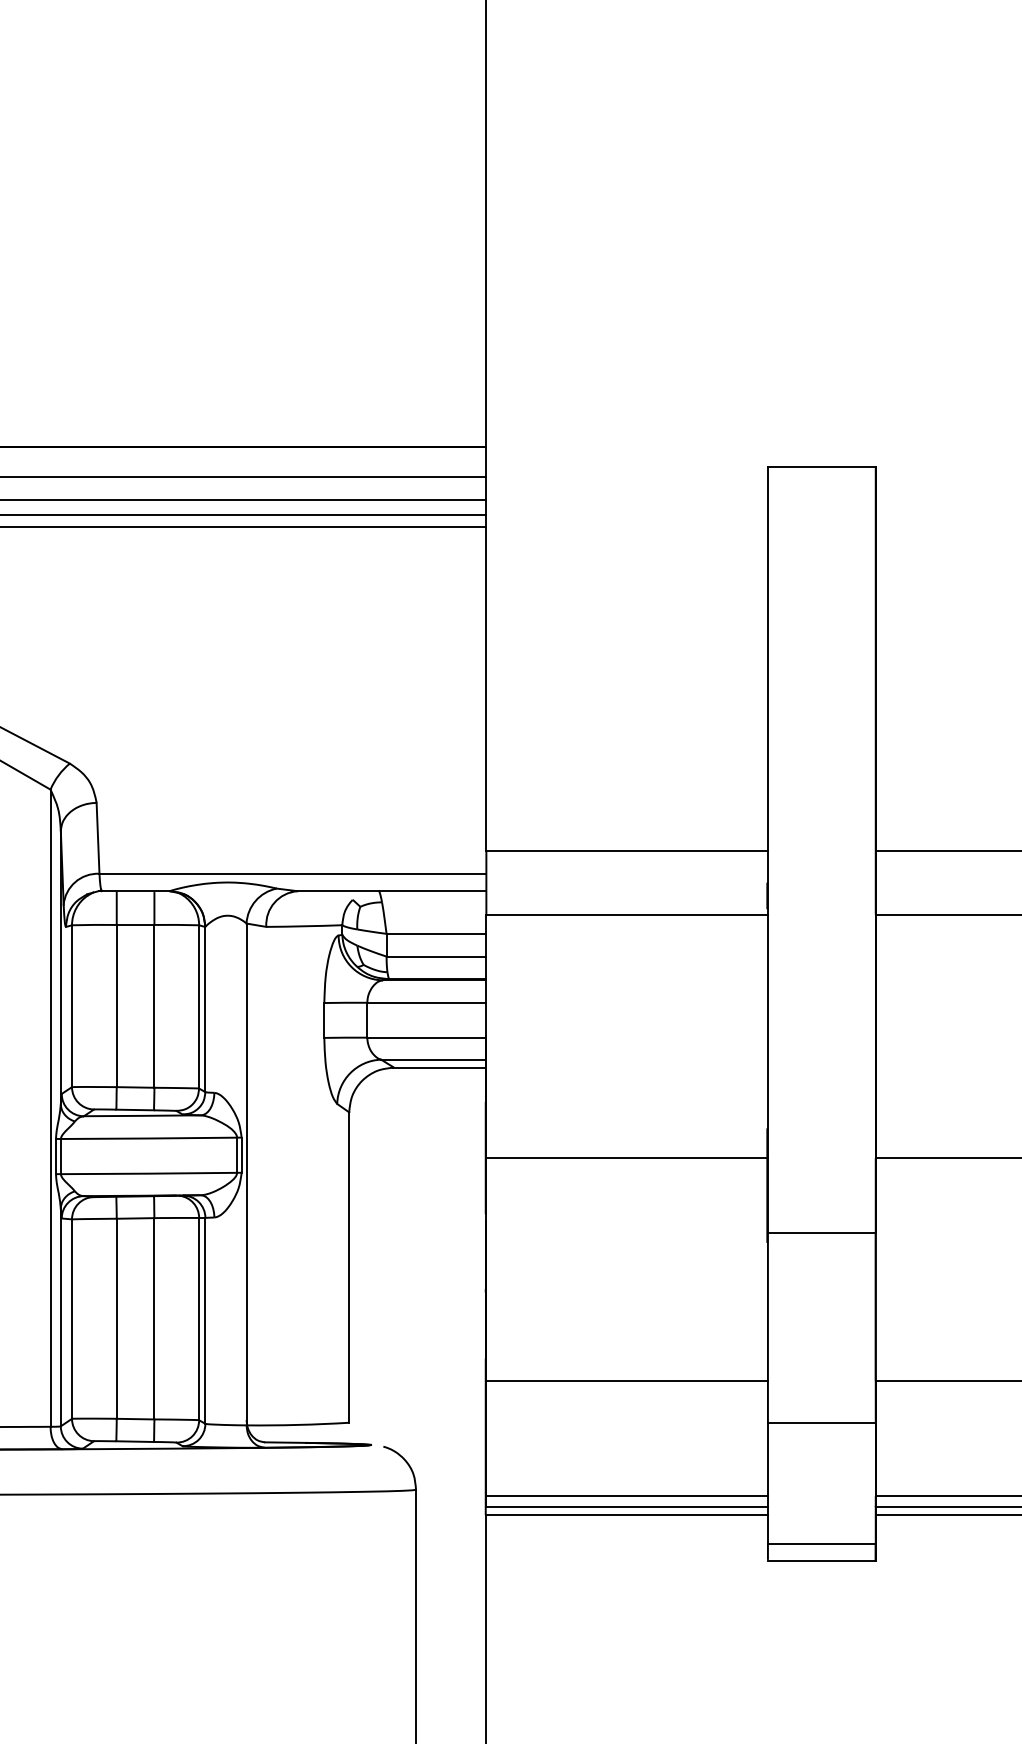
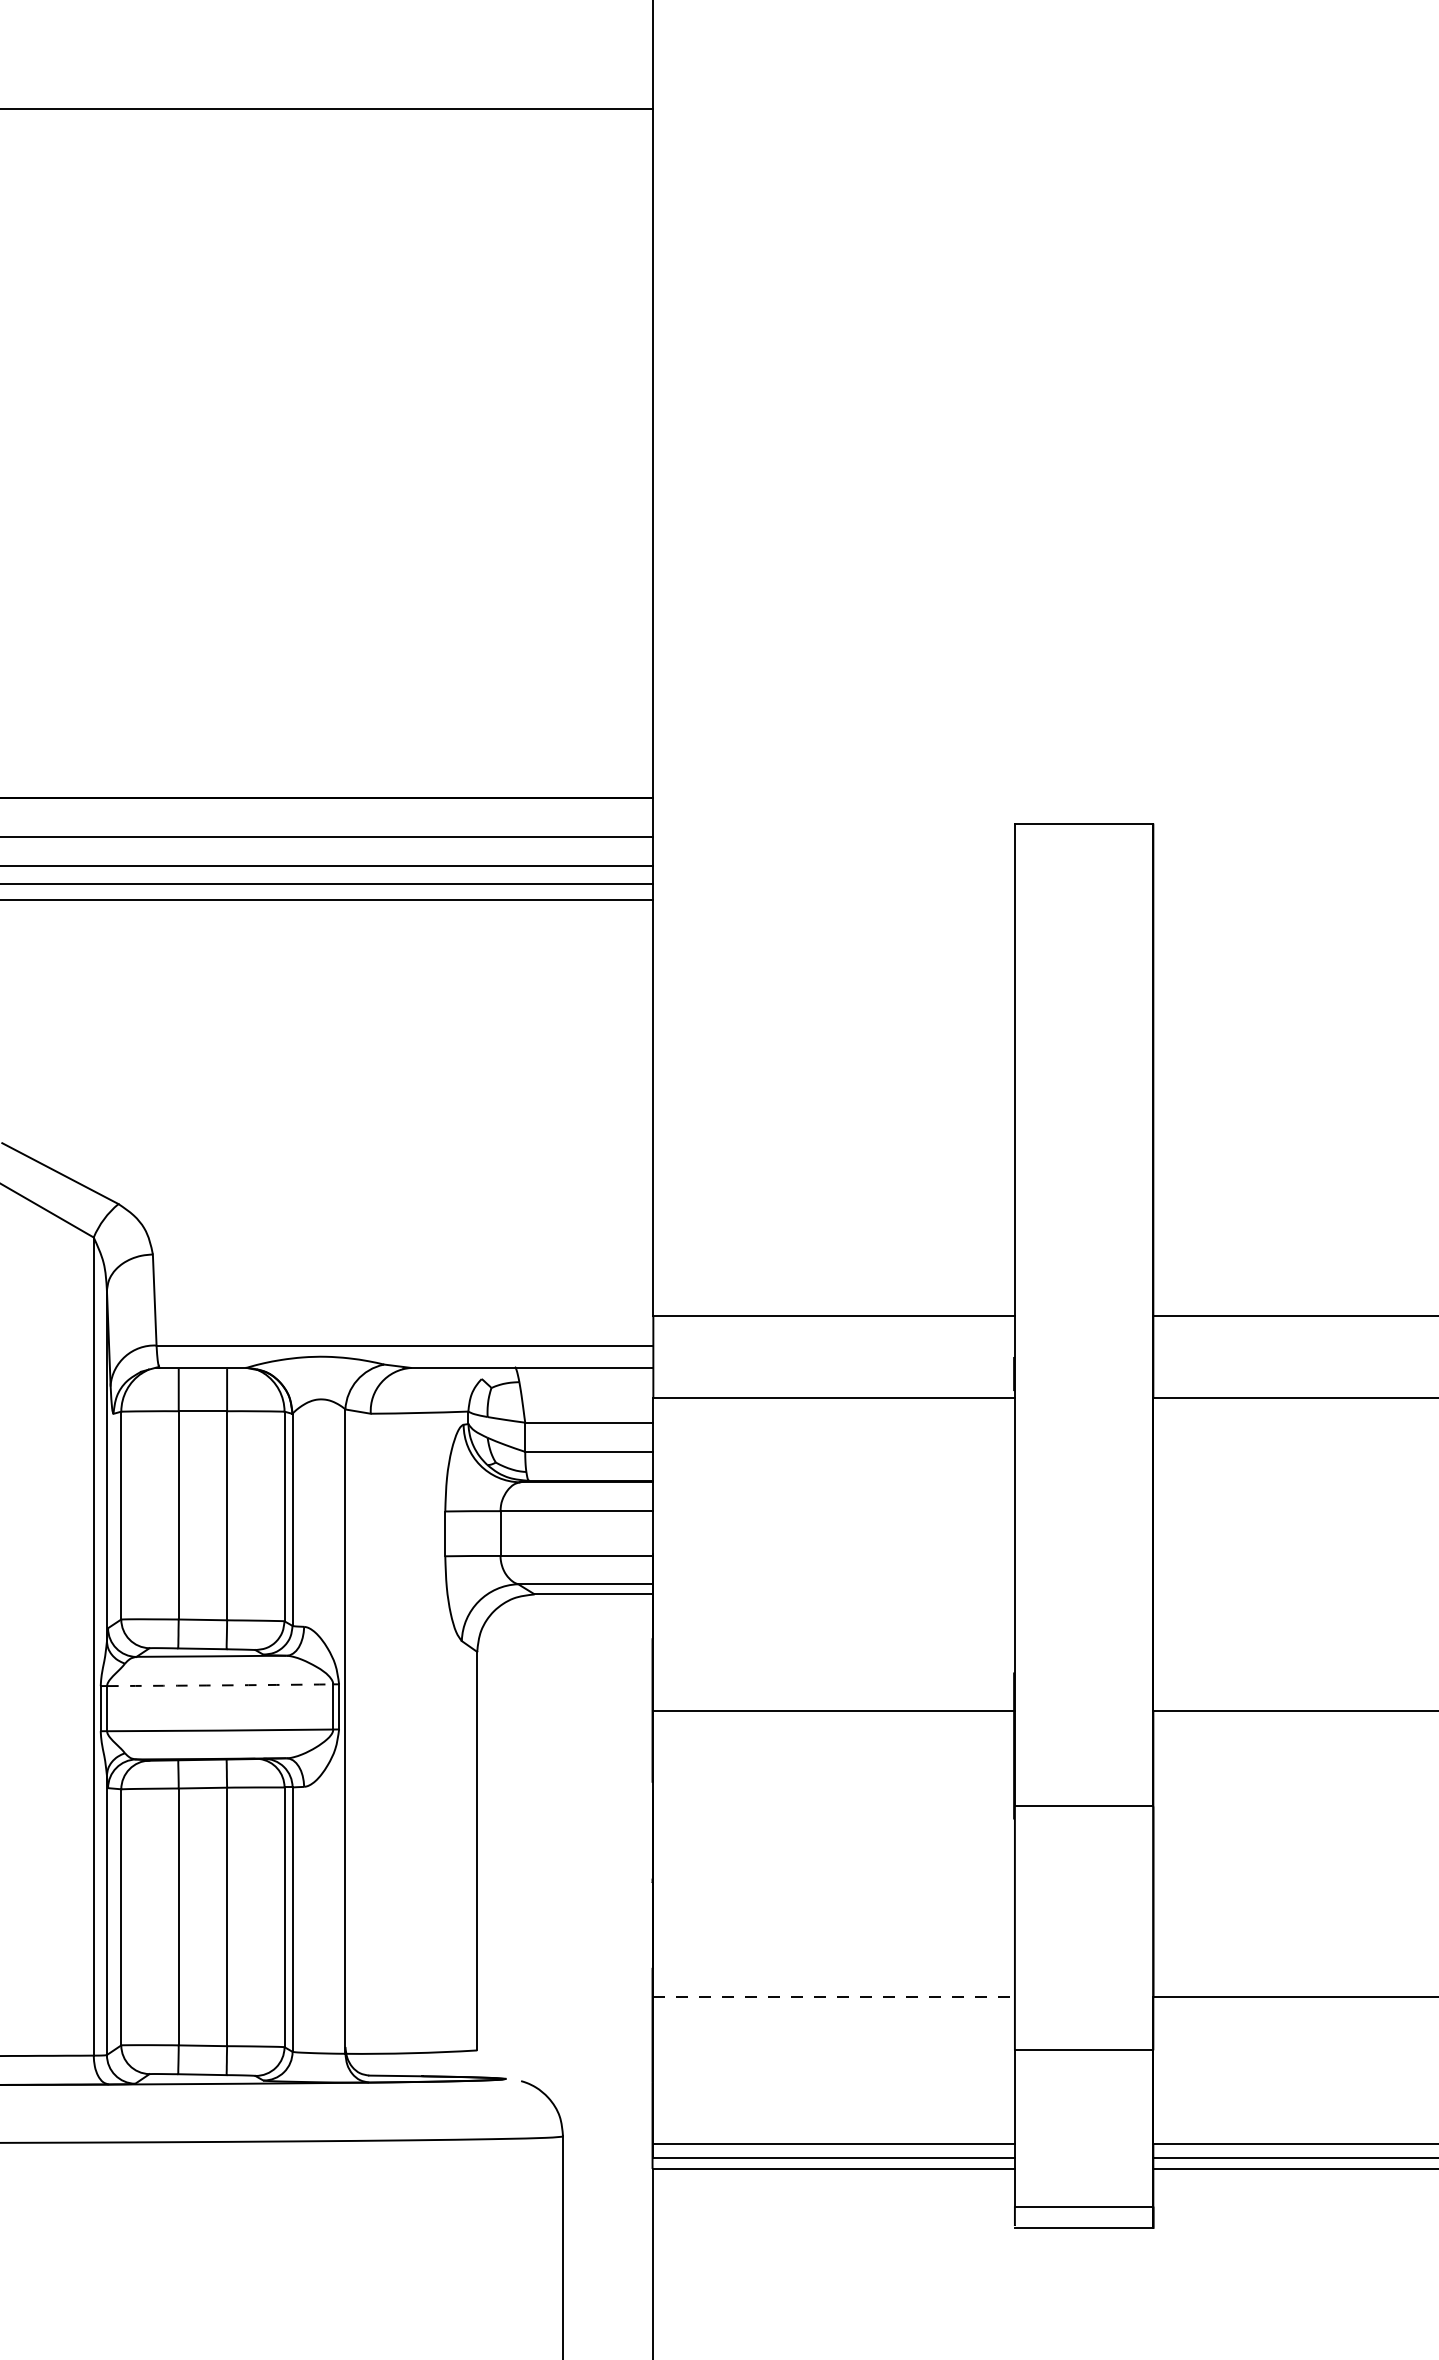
arc: (149, 1138) -> (220, 1685), solid -> dashed
line: (627, 1380) -> (834, 1996), solid -> dashed

